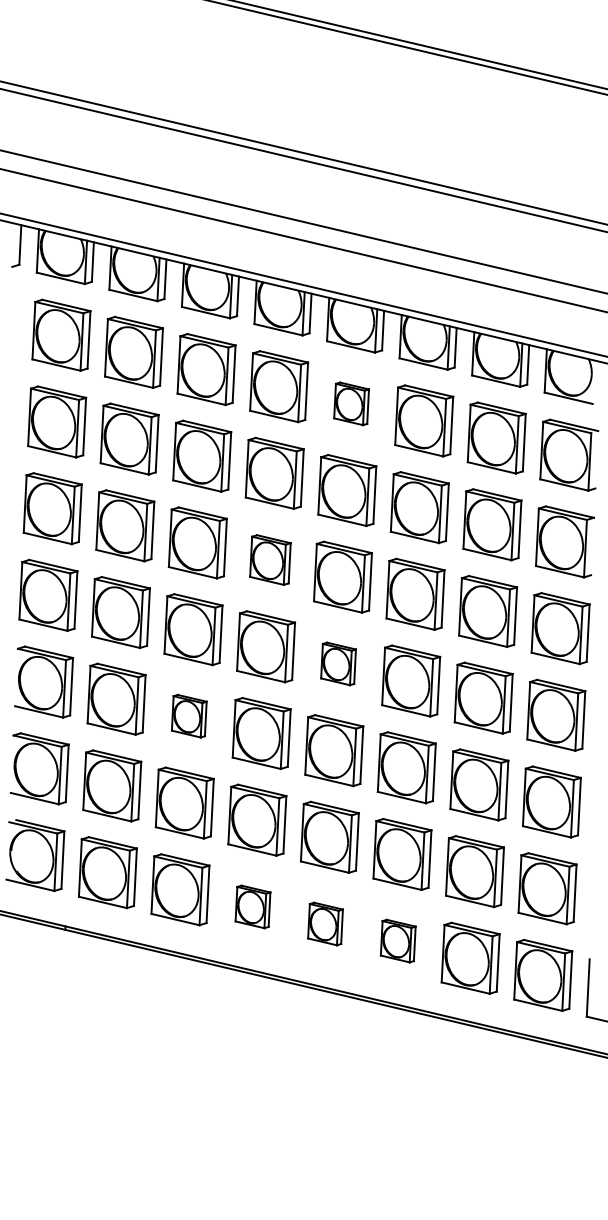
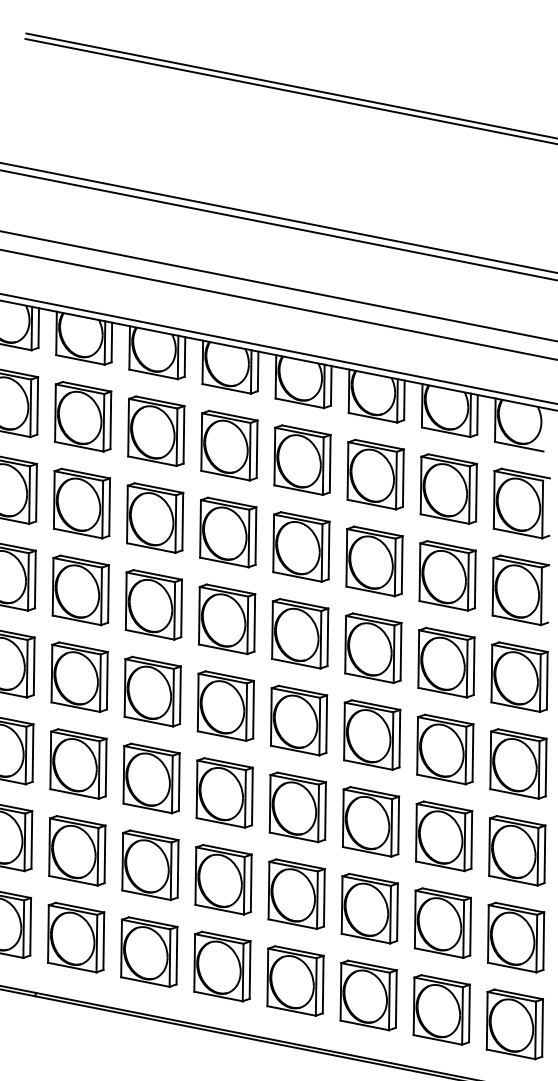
part: (351, 403) -> (302, 459), size x1.67
part: (270, 559) -> (227, 618), size x1.43
part: (338, 663) -> (298, 720), size x1.67
part: (189, 715) -> (151, 777), size x1.67
part: (252, 906) -> (221, 966), size x1.67
part: (325, 923) -> (295, 980), size x1.67
part: (398, 940) -> (369, 994), size x1.67

